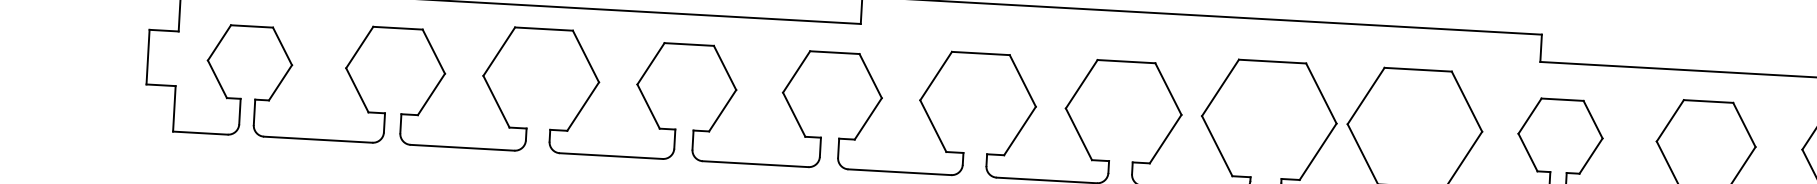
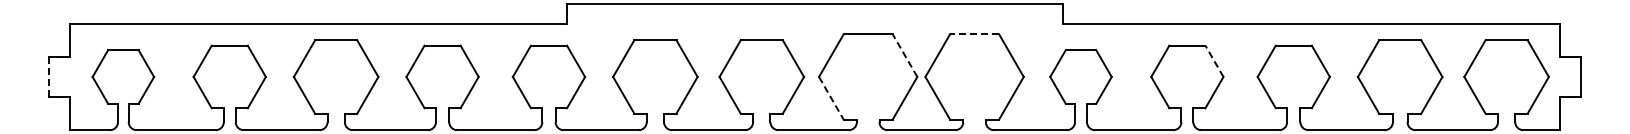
line: (147, 56) -> (48, 76), solid -> dashed
line: (1418, 69) -> (974, 34), solid -> dashed
line: (1322, 93) -> (905, 55), solid -> dashed
line: (1744, 123) -> (1214, 60), solid -> dashed
line: (1217, 146) -> (831, 98), solid -> dashed

